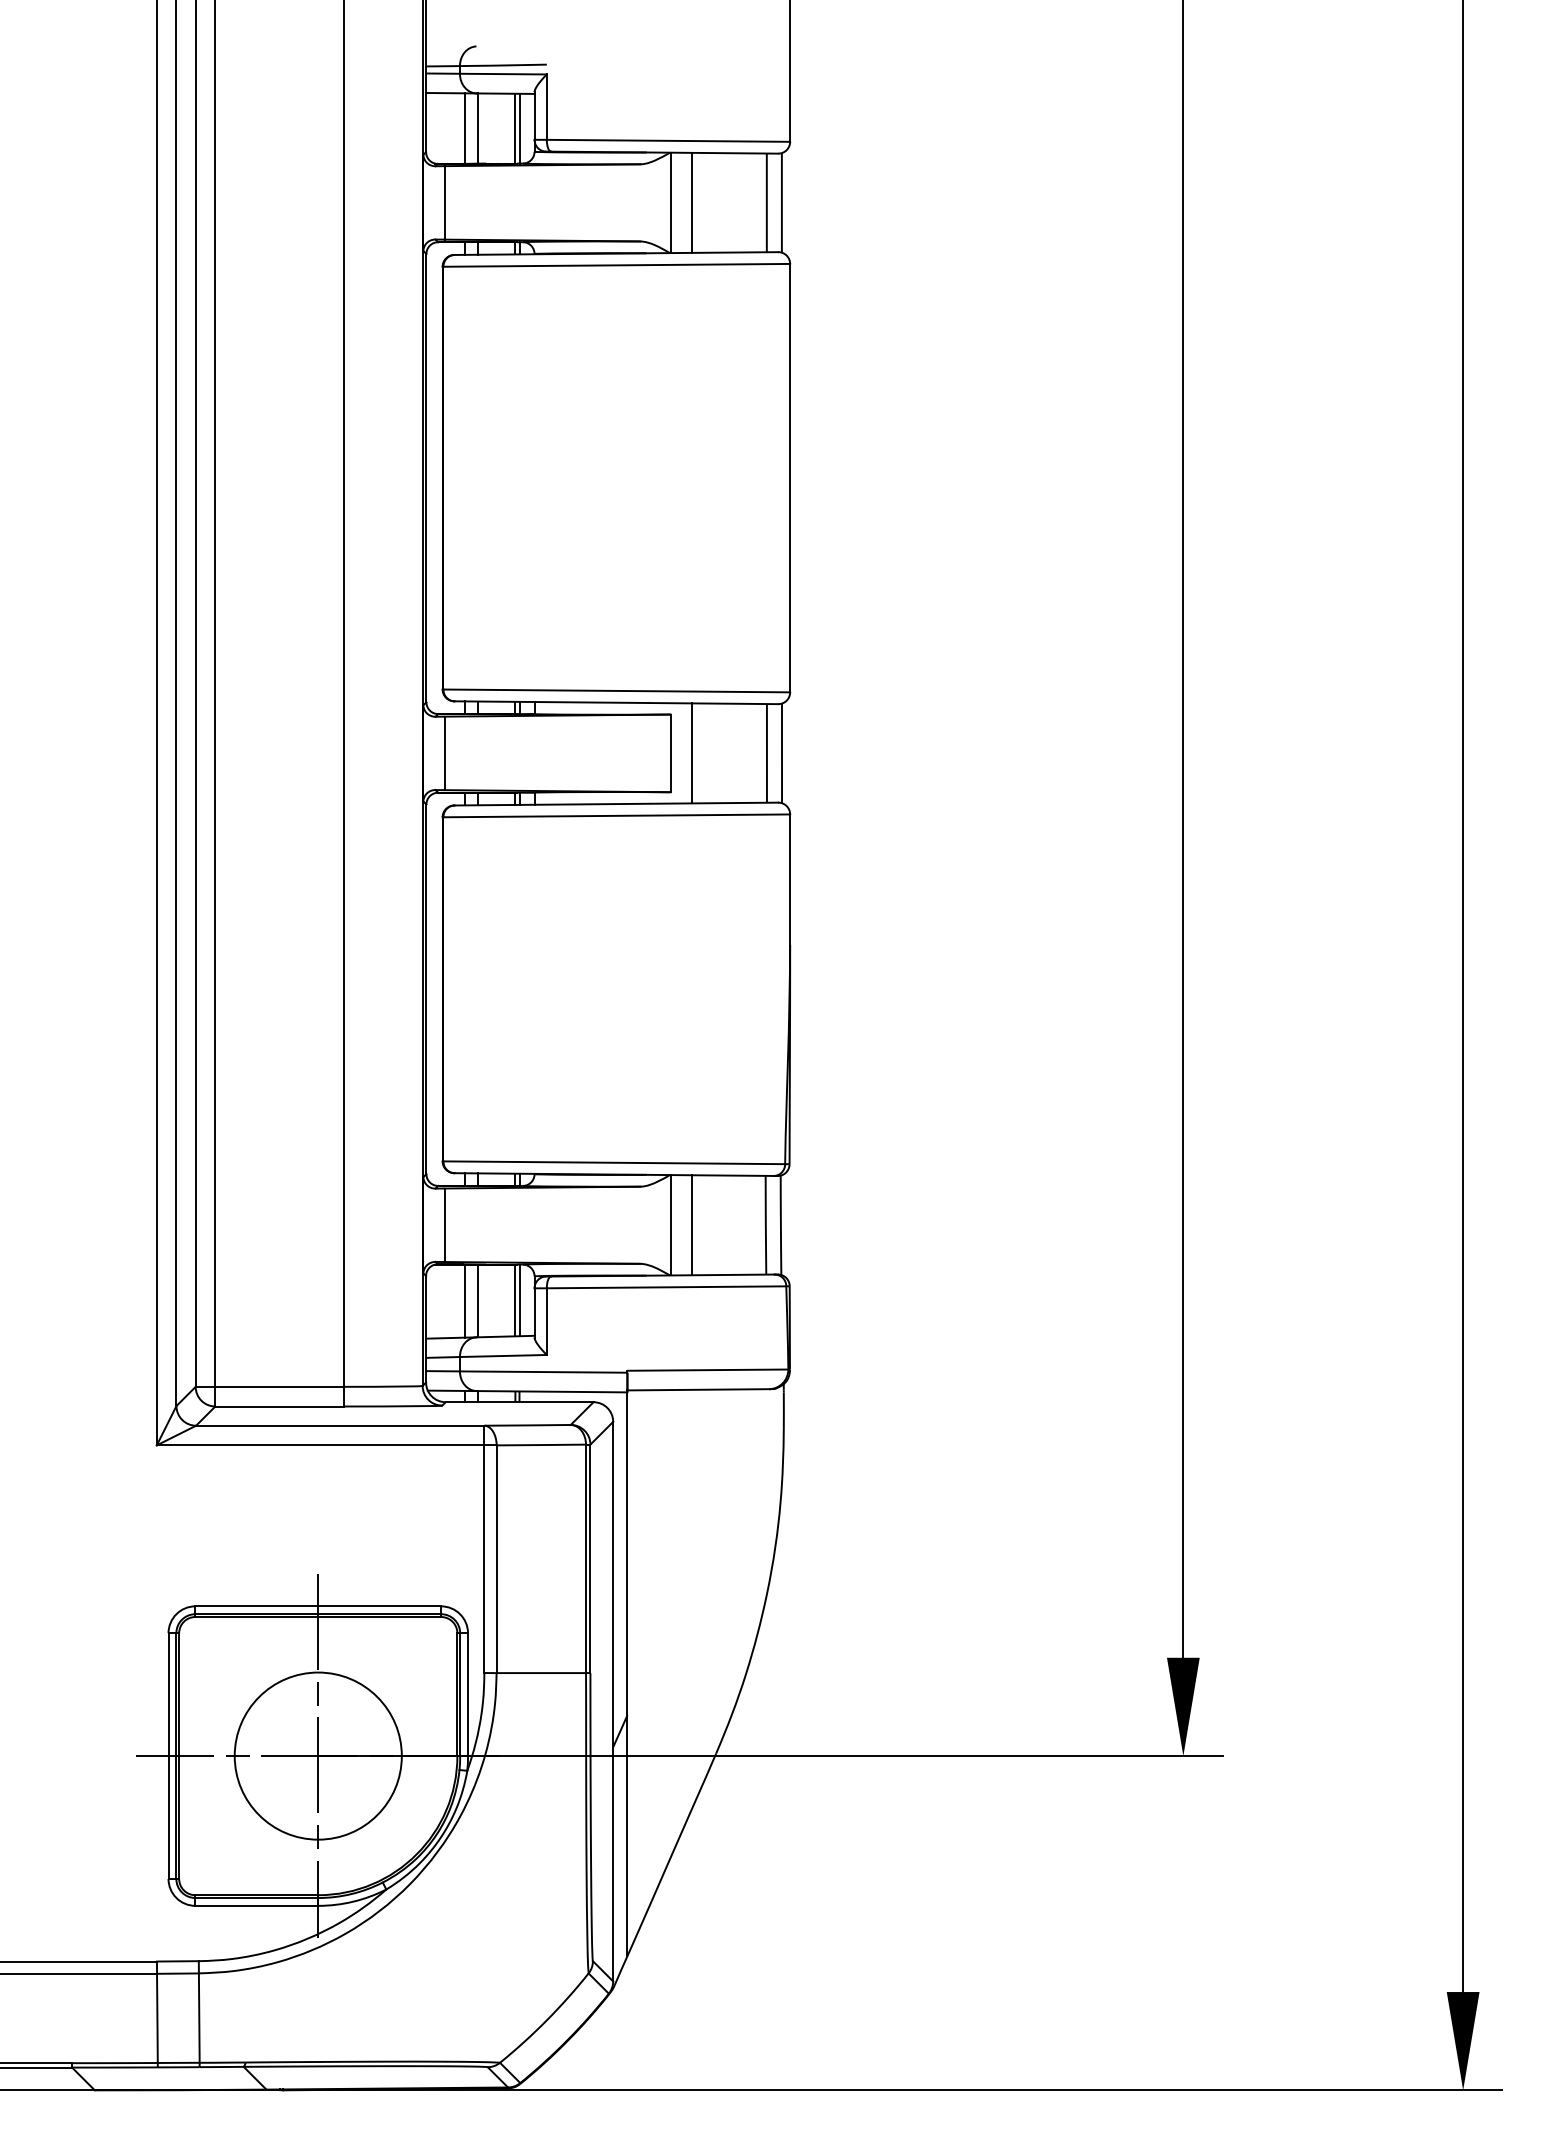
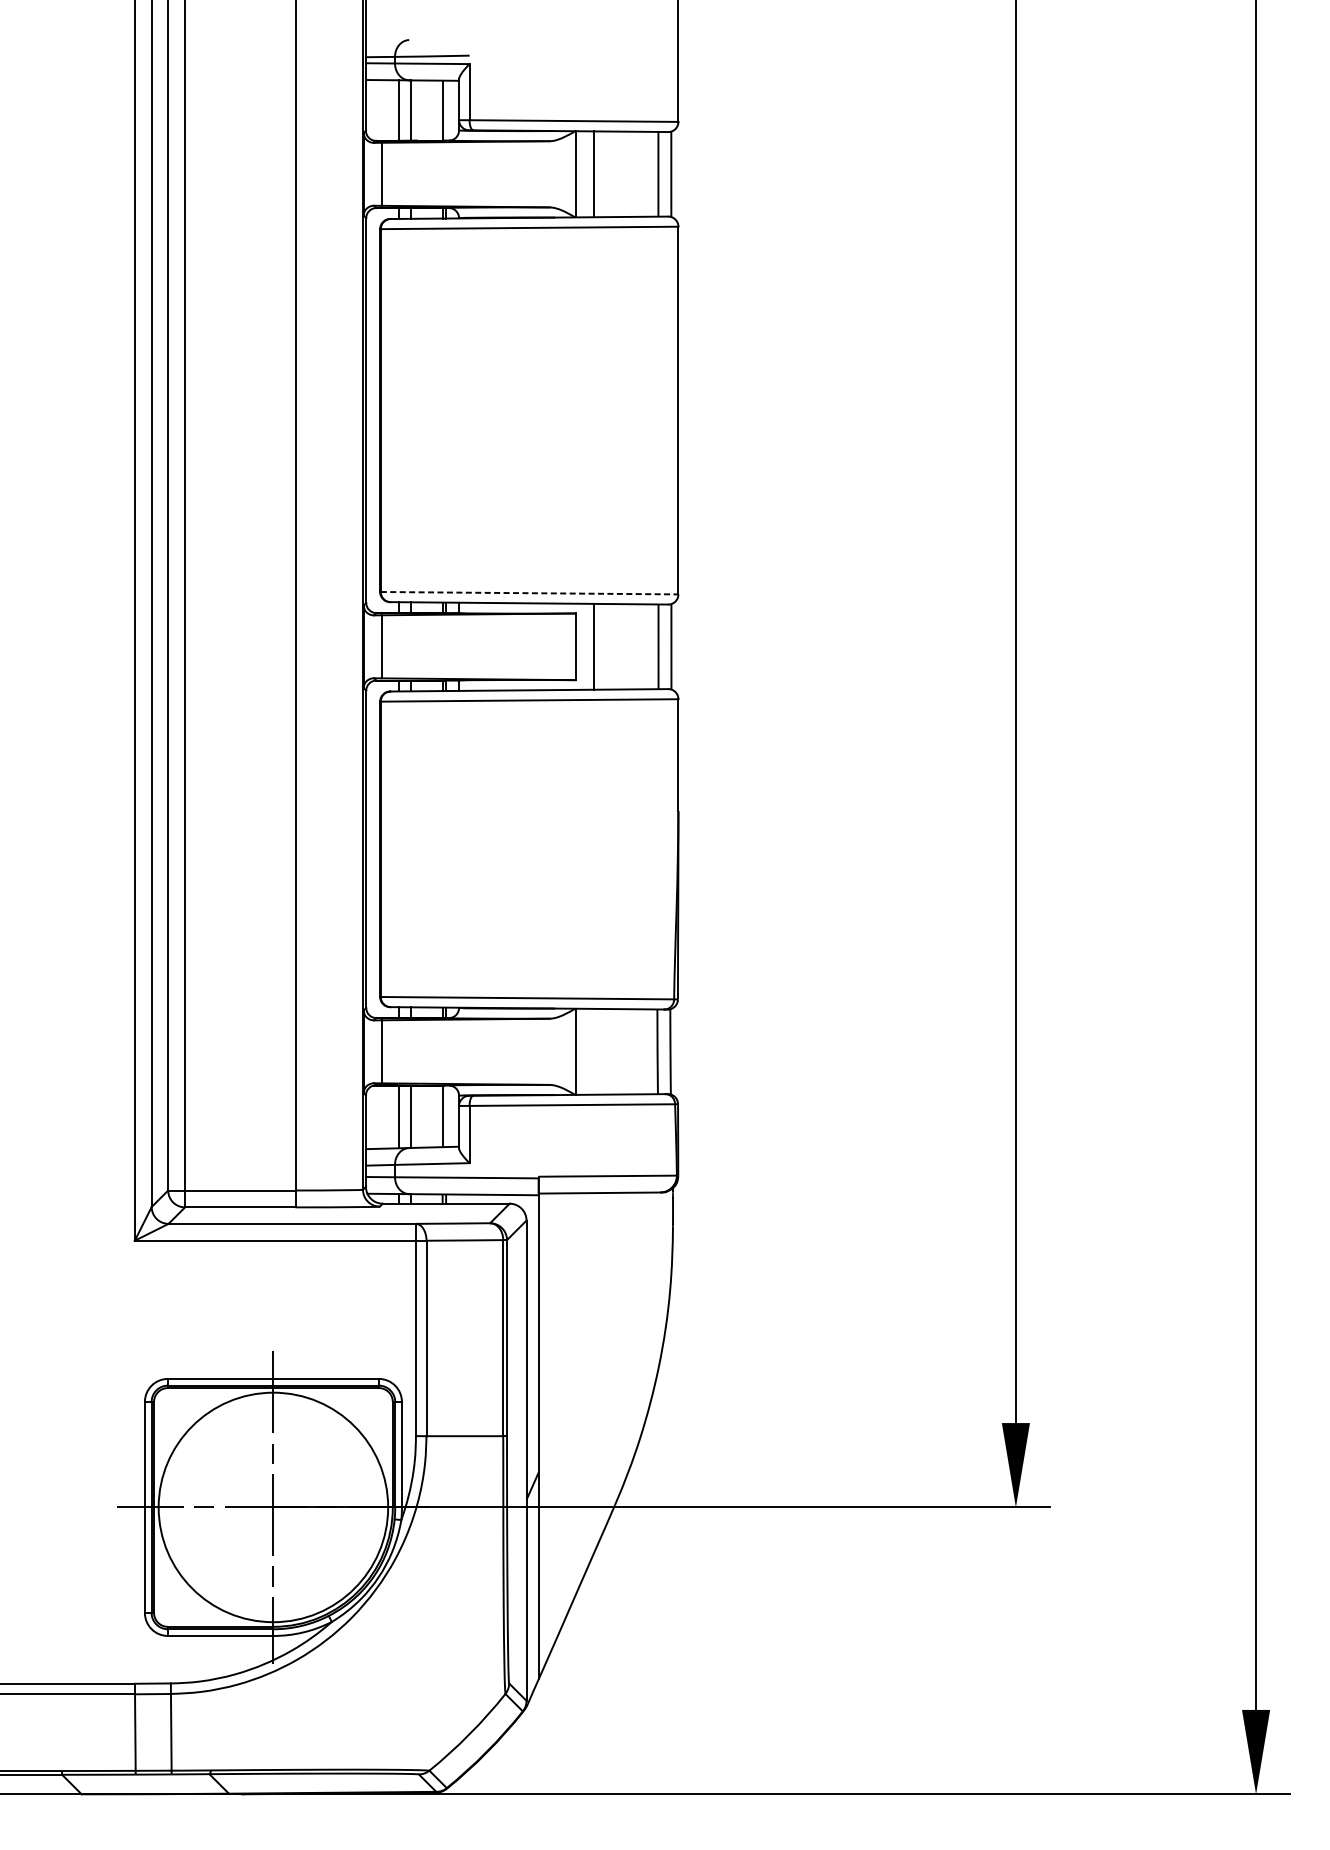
line: (519, 128) -> (446, 110), removed
line: (617, 690) -> (530, 592), solid -> dashed
line: (691, 1225) -> (593, 1052), removed
line: (519, 1300) -> (446, 1116), removed
circle: (317, 1755) -> (272, 1506), size x1.6

